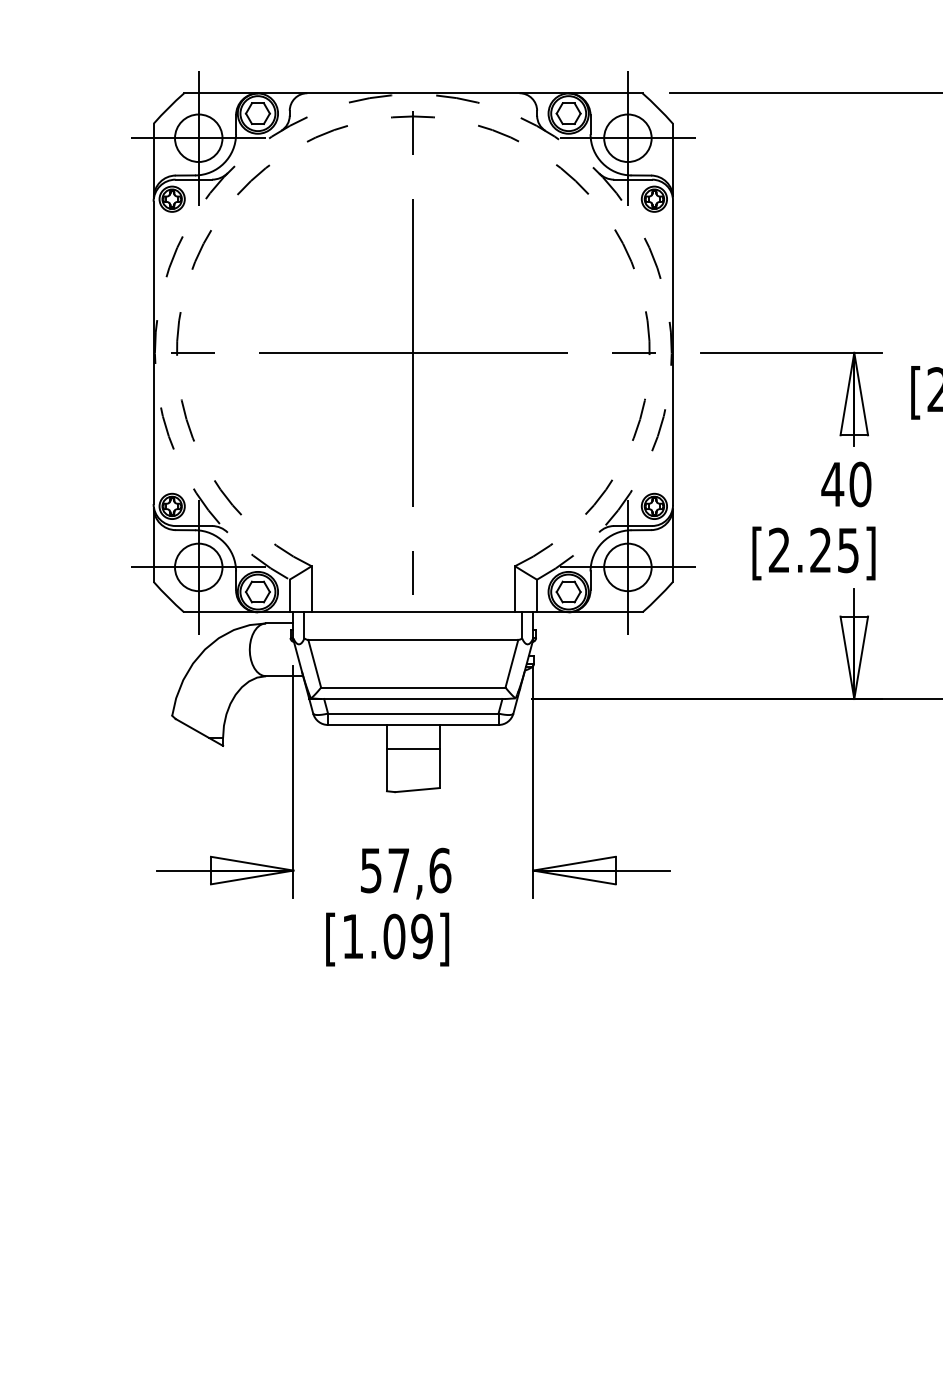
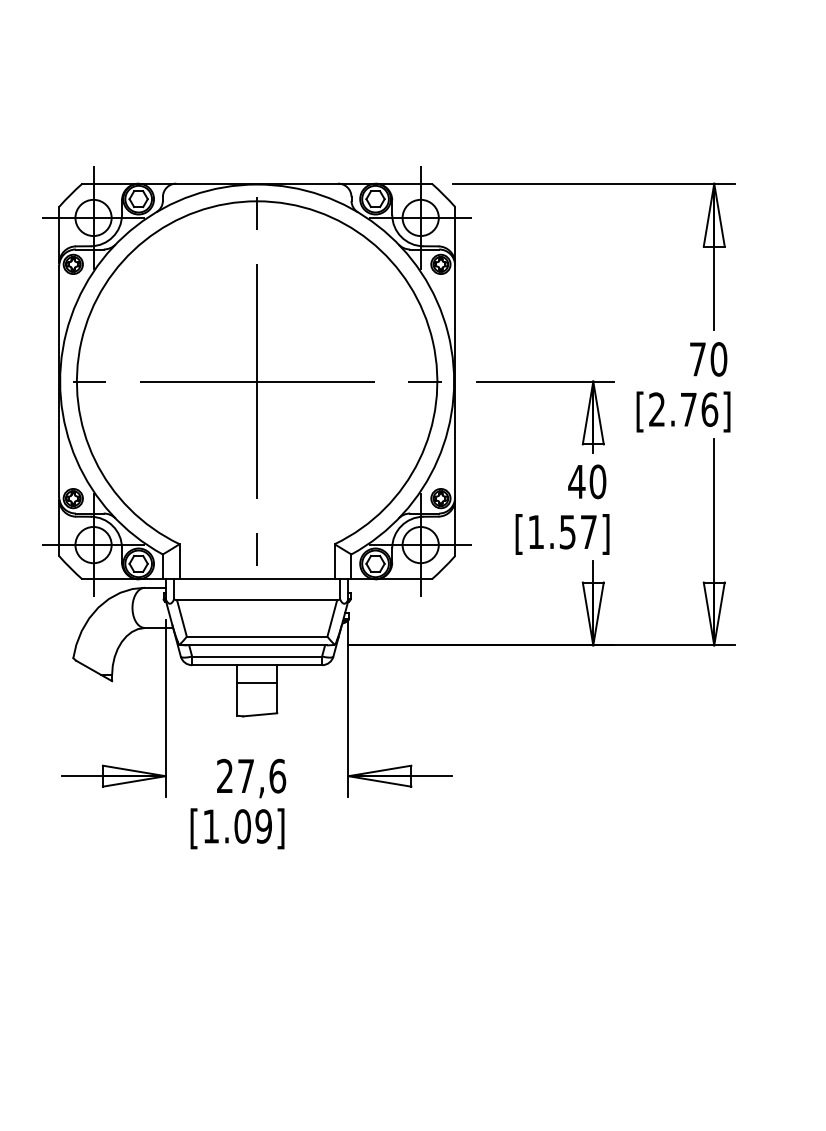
arc: (413, 94) -> (257, 184), dashed -> solid
arc: (413, 116) -> (257, 201), dashed -> solid
text: (813, 549) -> (562, 531), [2.25] -> [1.57]
text: (370, 869) -> (224, 775), 57,6 -> 27,6

